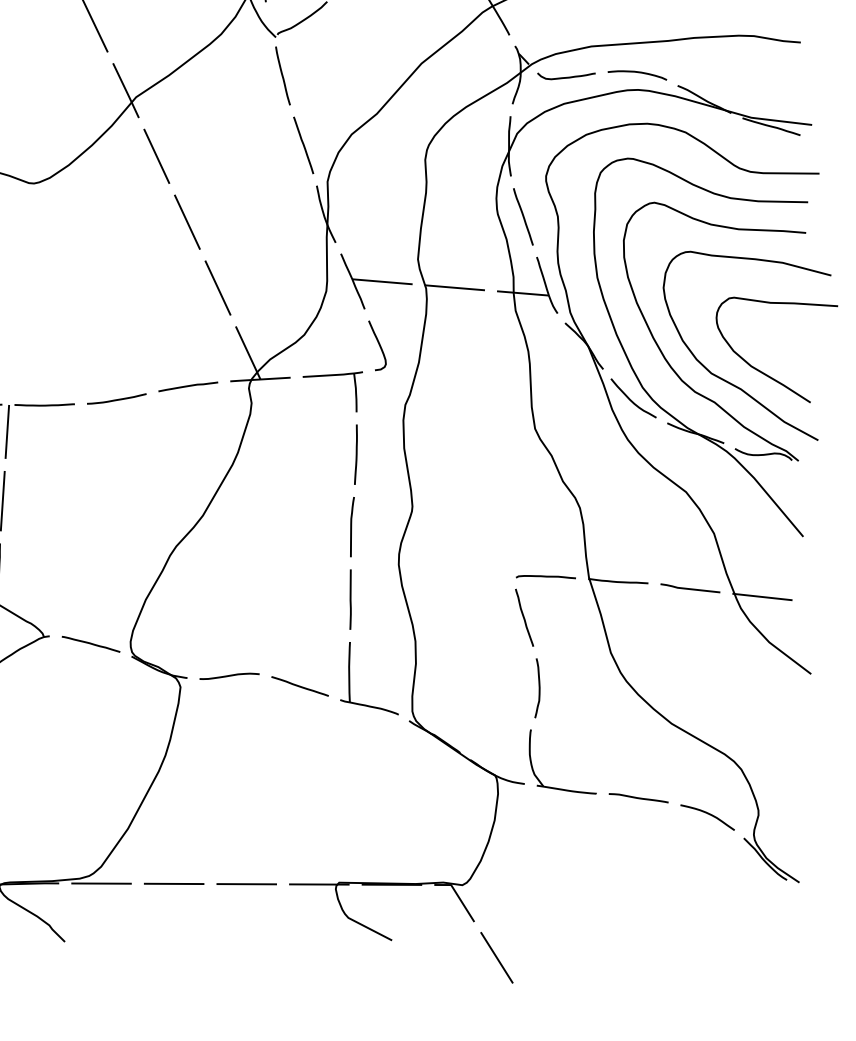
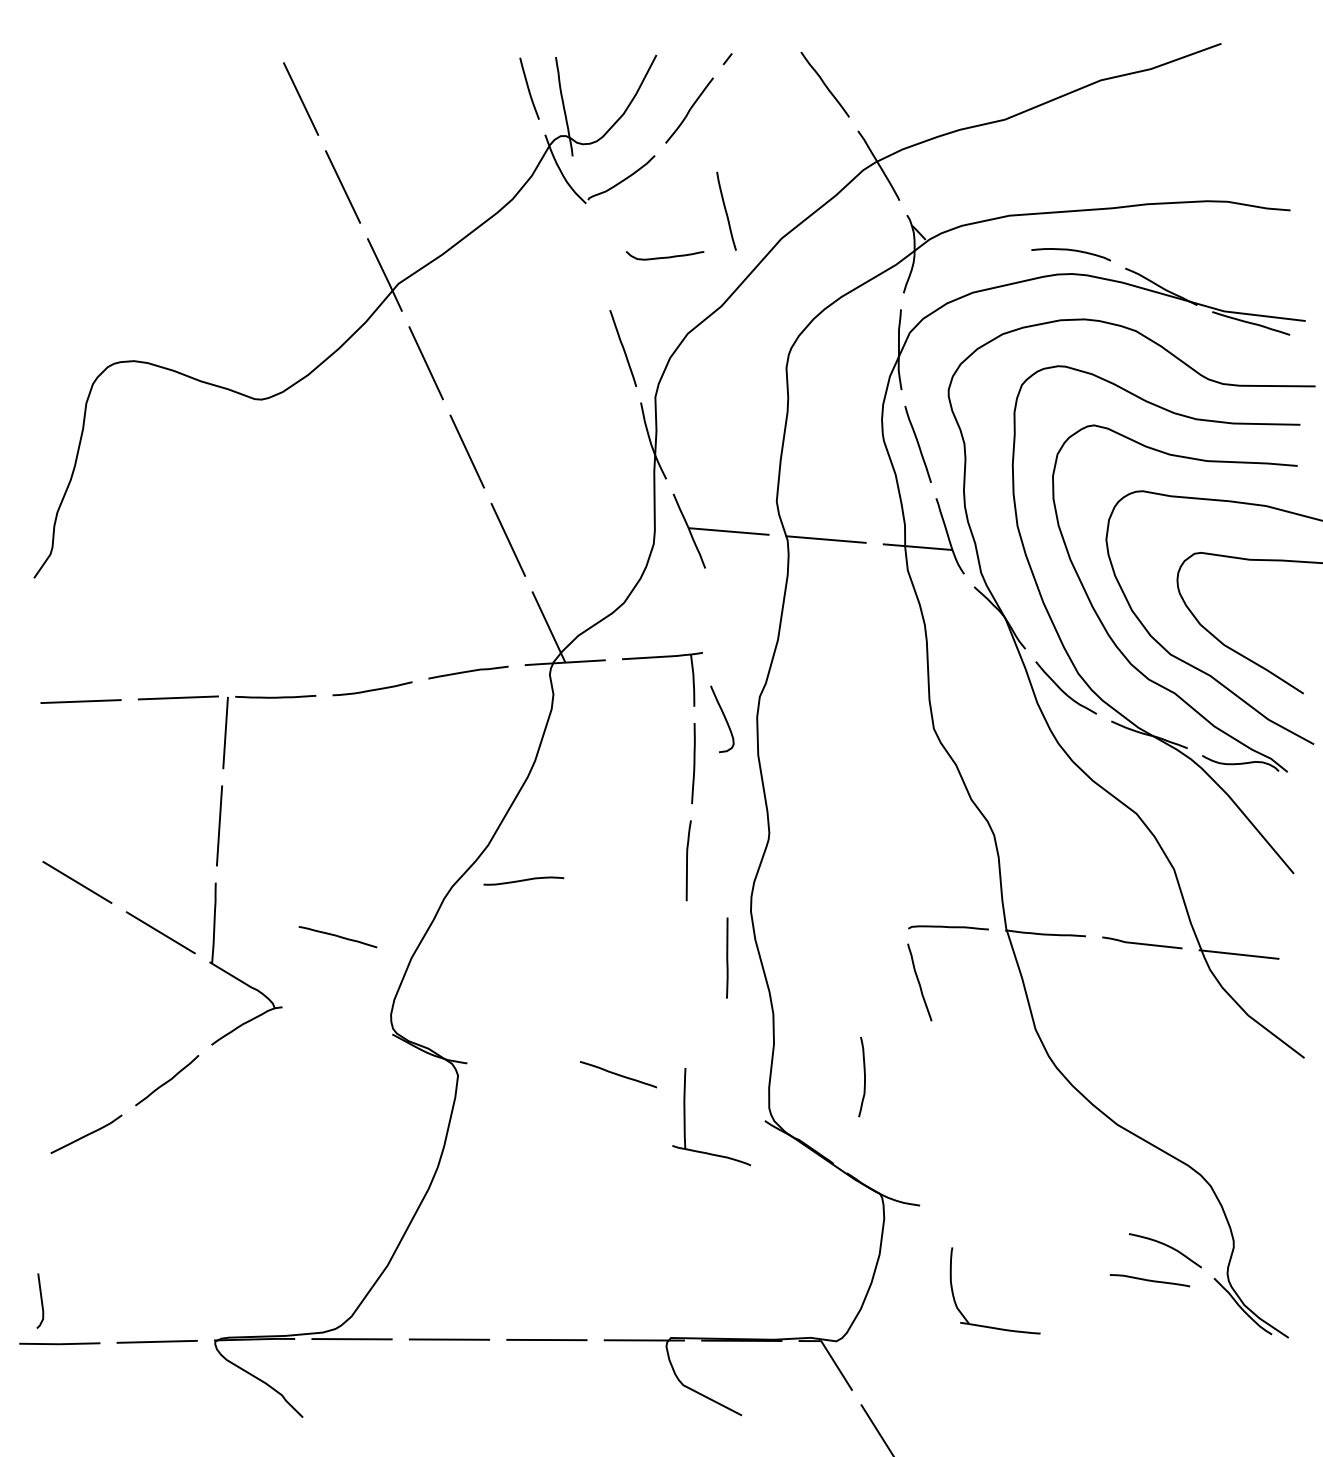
line: (282, 75) -> (726, 210), moved
curve: (566, 76) -> (664, 256), moved
curve: (379, 345) -> (724, 718), moved
line: (350, 599) -> (727, 957), moved
line: (90, 643) -> (337, 936), moved
curve: (229, 675) -> (523, 880), moved
part: (350, 678) -> (685, 1117), moved
curve: (539, 687) -> (864, 1076), moved
part: (560, 788) -> (991, 1326), moved
line: (638, 798) -> (1149, 1280), moved

